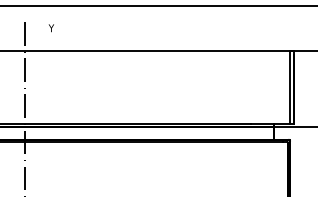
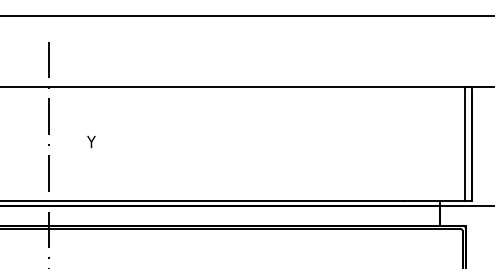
text: (50, 28) -> (89, 142), moved

